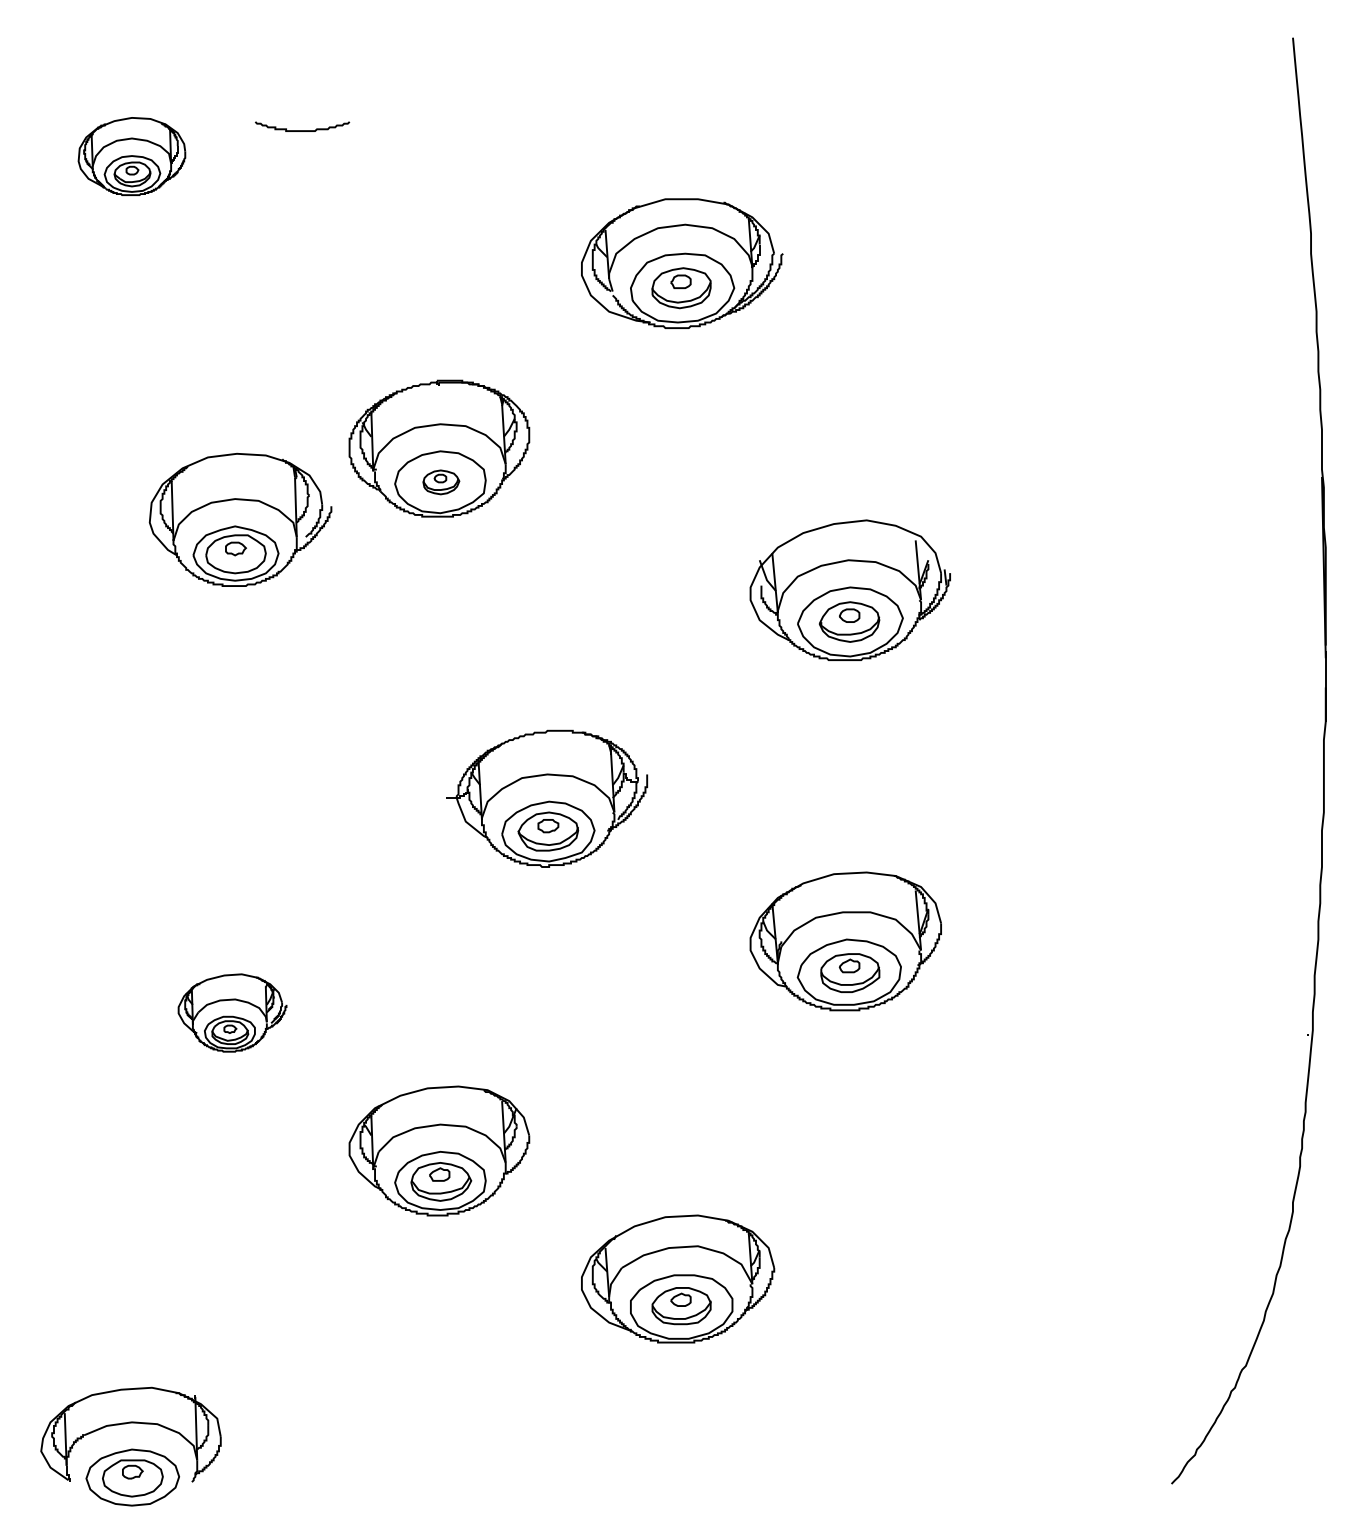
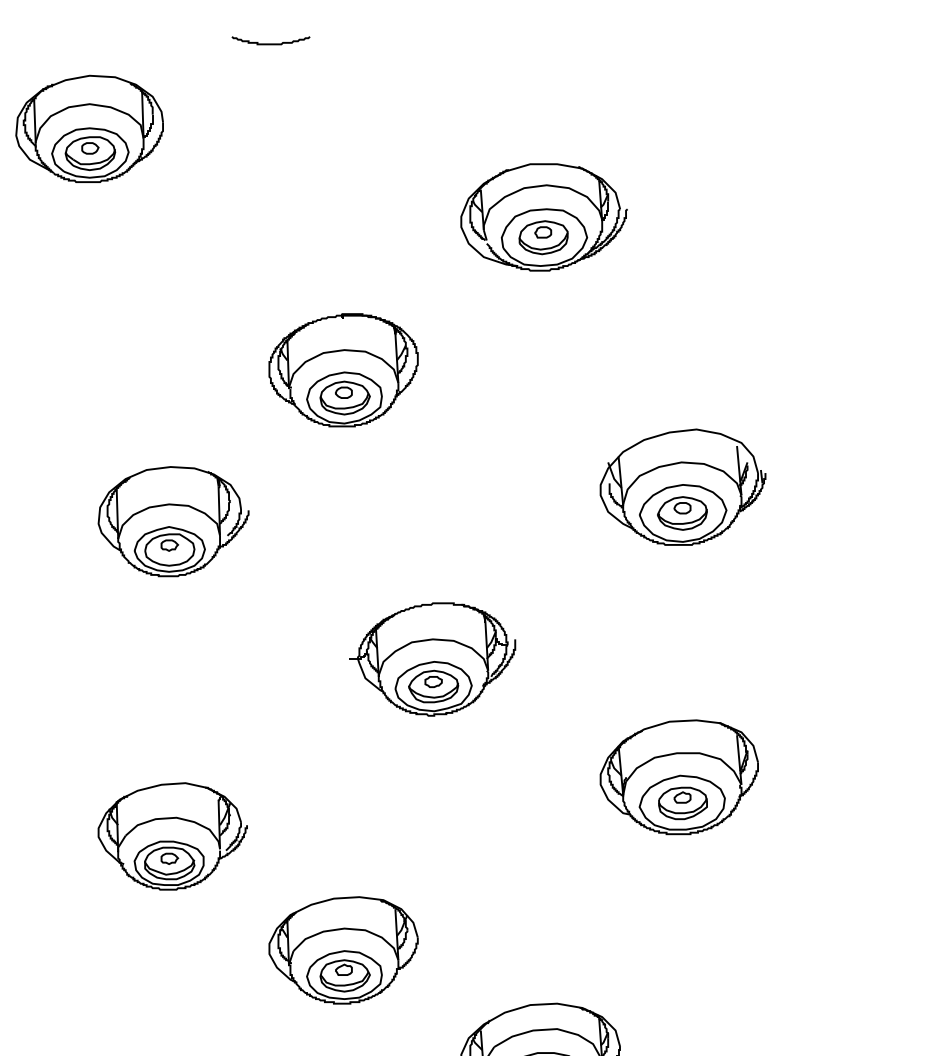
curve: (302, 130) -> (271, 43), moved
part: (131, 156) -> (89, 128), size x1.67
part: (441, 482) -> (345, 398), size x1.67
part: (240, 519) -> (173, 521), moved
part: (232, 1012) -> (172, 835), size x1.67

